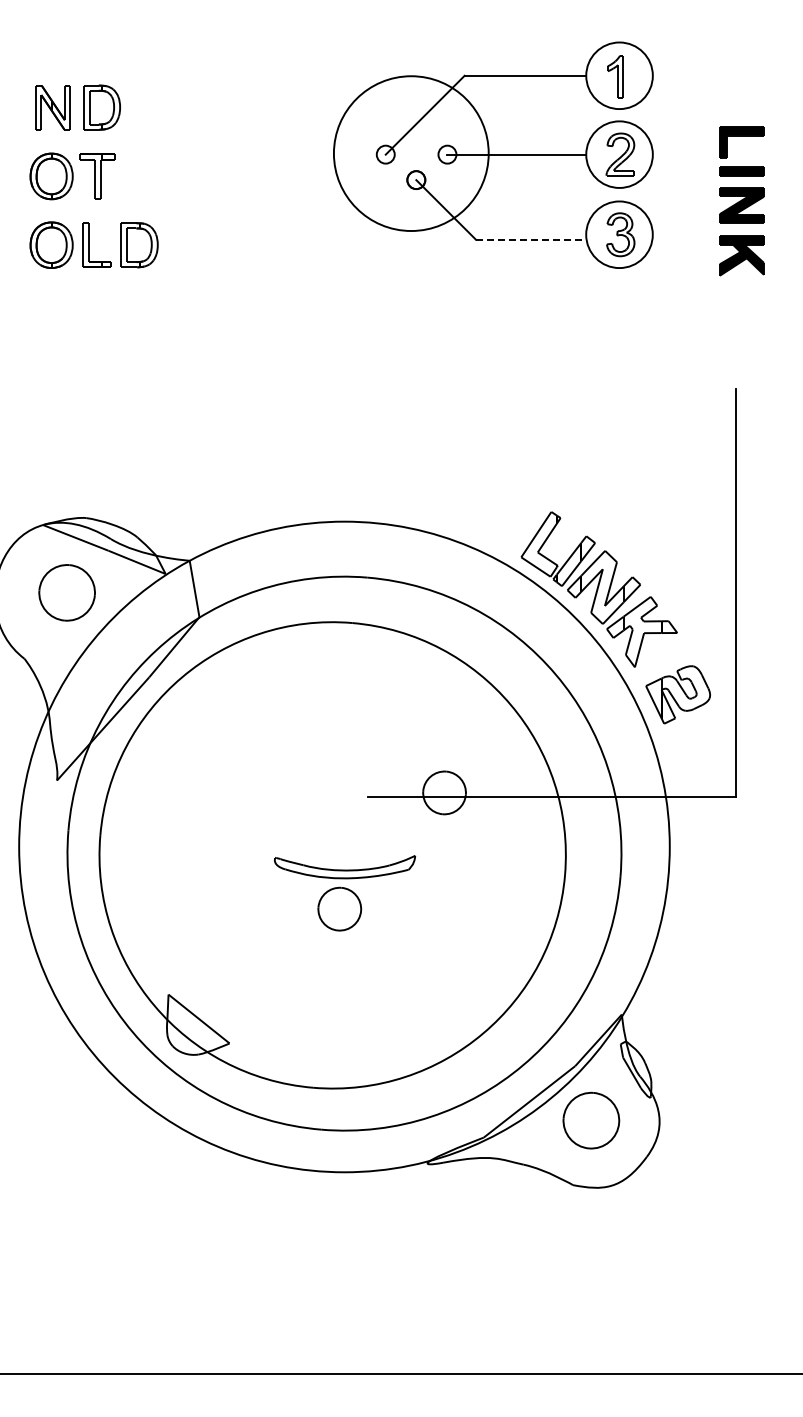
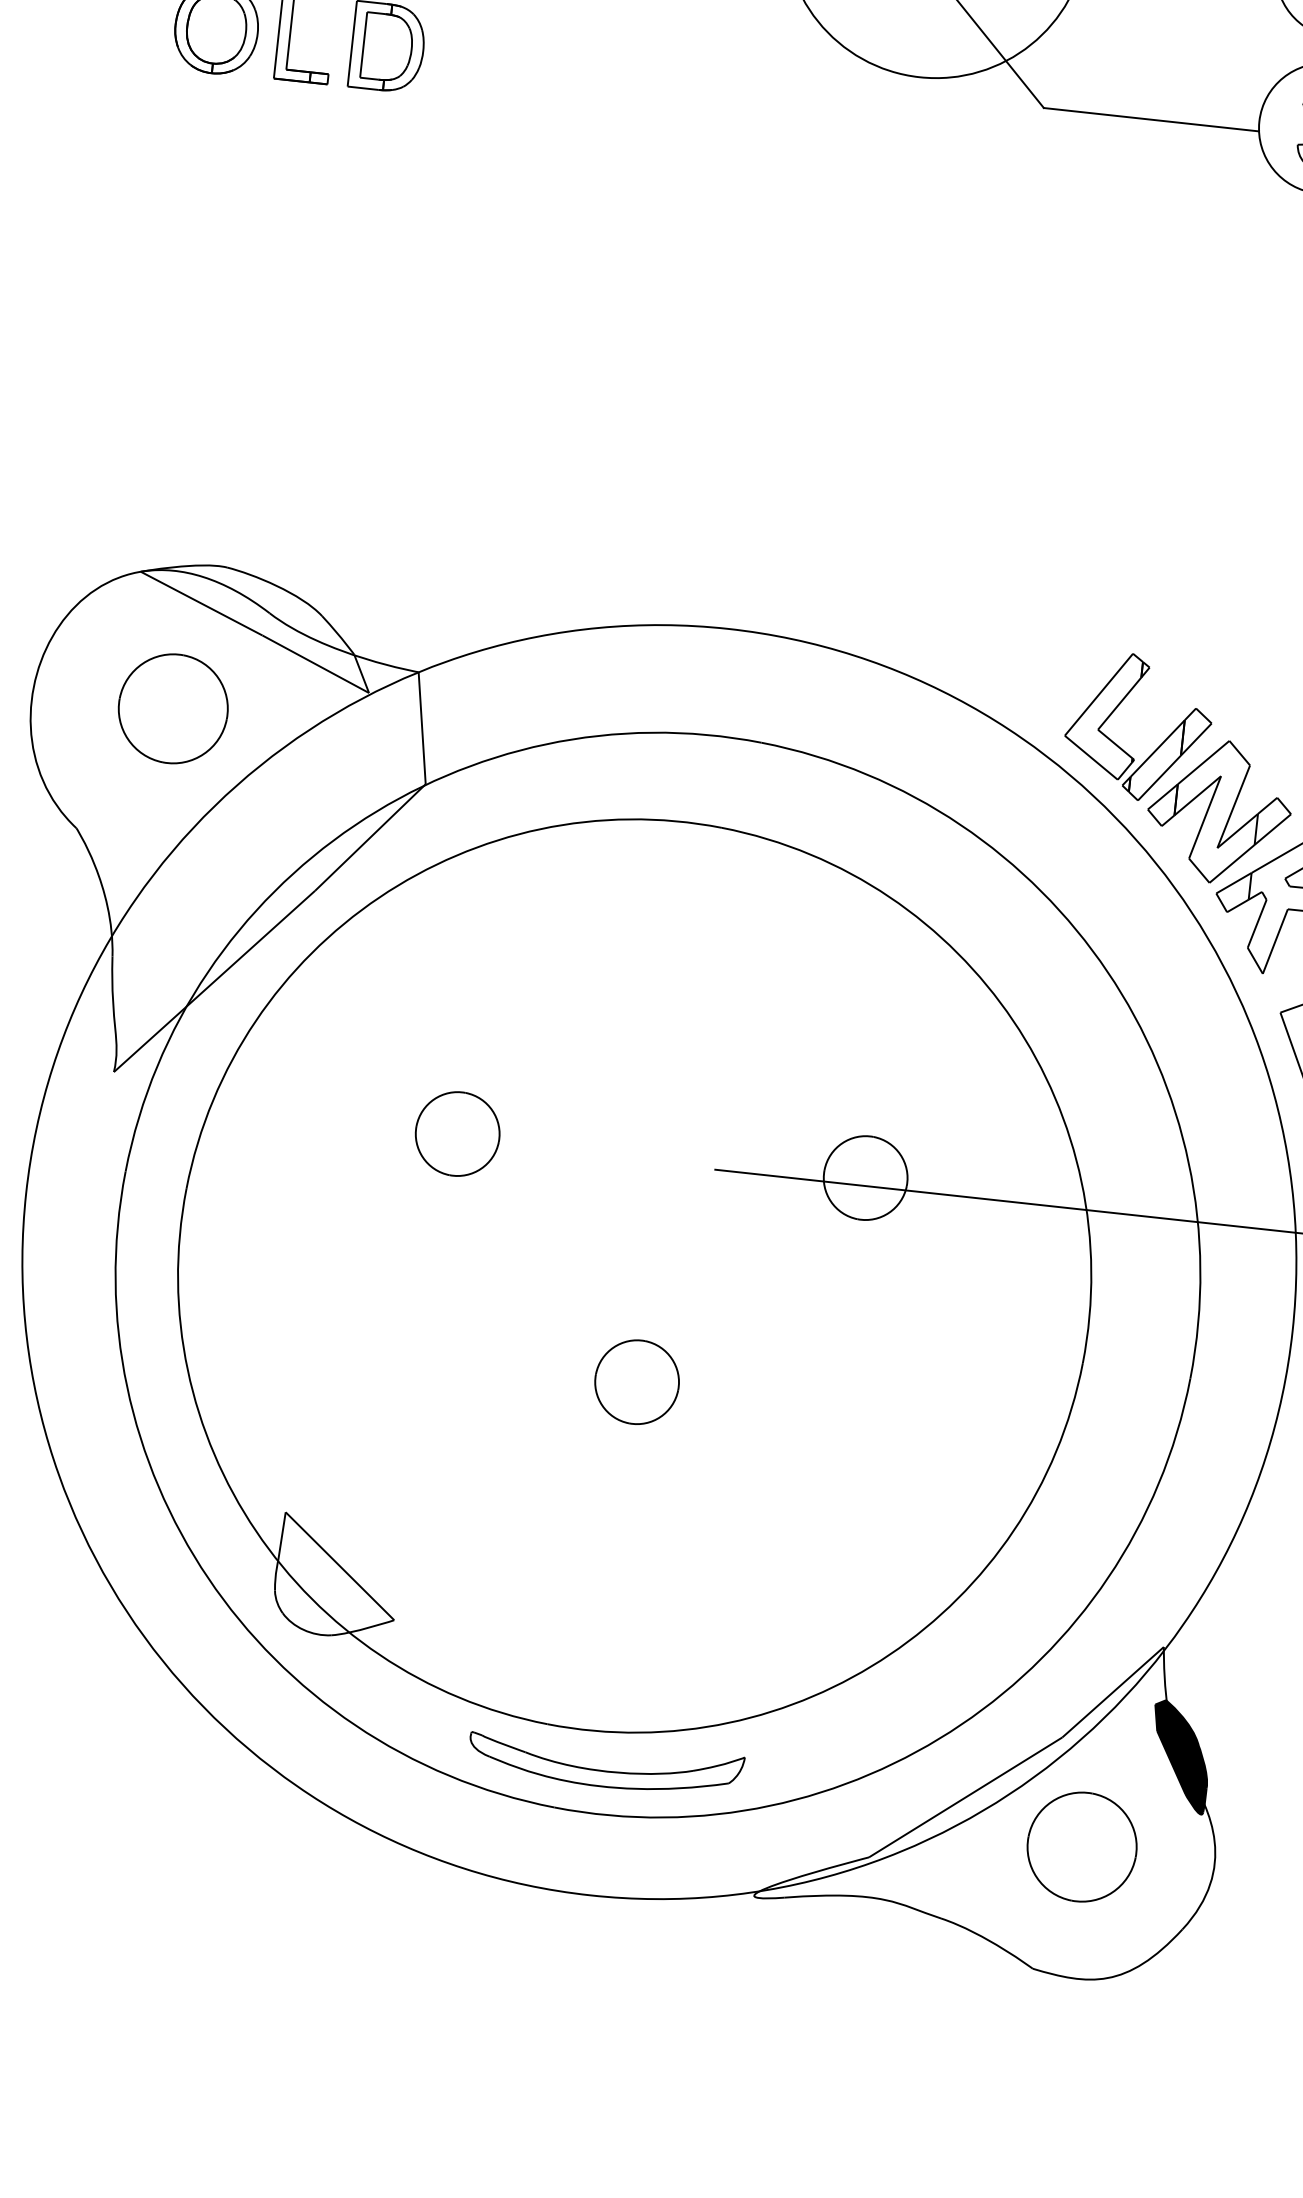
line: (531, 239) -> (1151, 119), dashed -> solid
part: (234, 792) -> (456, 1132), added
part: (344, 867) -> (604, 1765), moved
fill: (635, 1069) -> (1178, 1756), added

